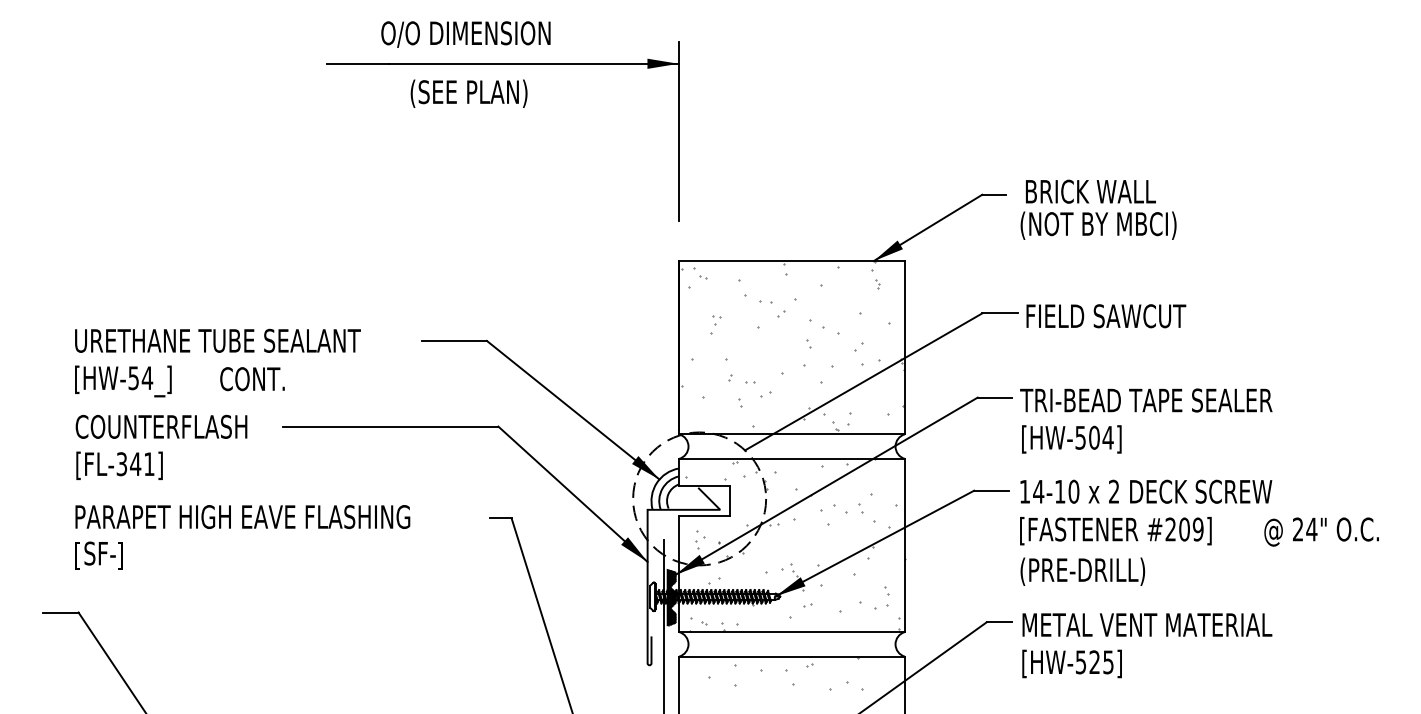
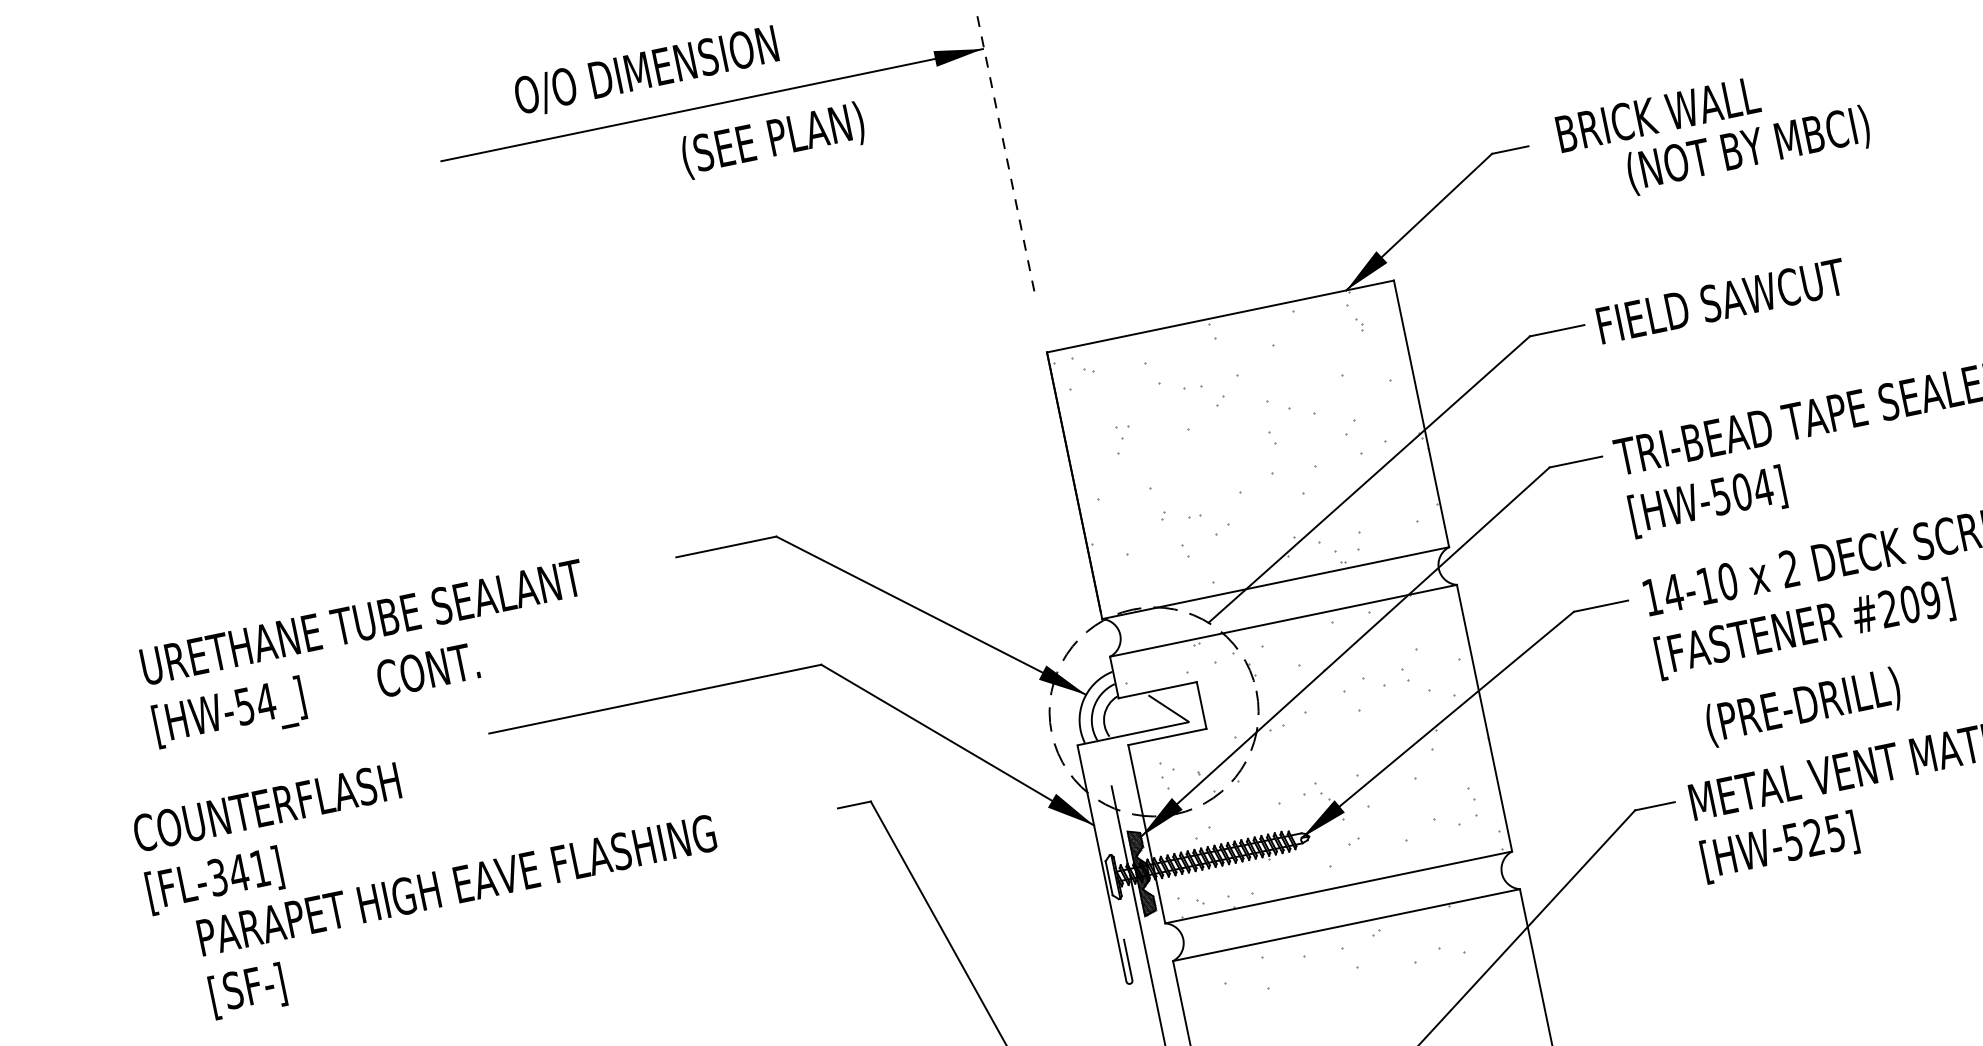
text: (468, 93) -> (772, 140), moved
line: (679, 131) -> (1006, 152), solid -> dashed
text: (1098, 225) -> (1748, 150), moved
text: (161, 446) -> (273, 837), moved
text: (1082, 571) -> (1802, 706), moved

